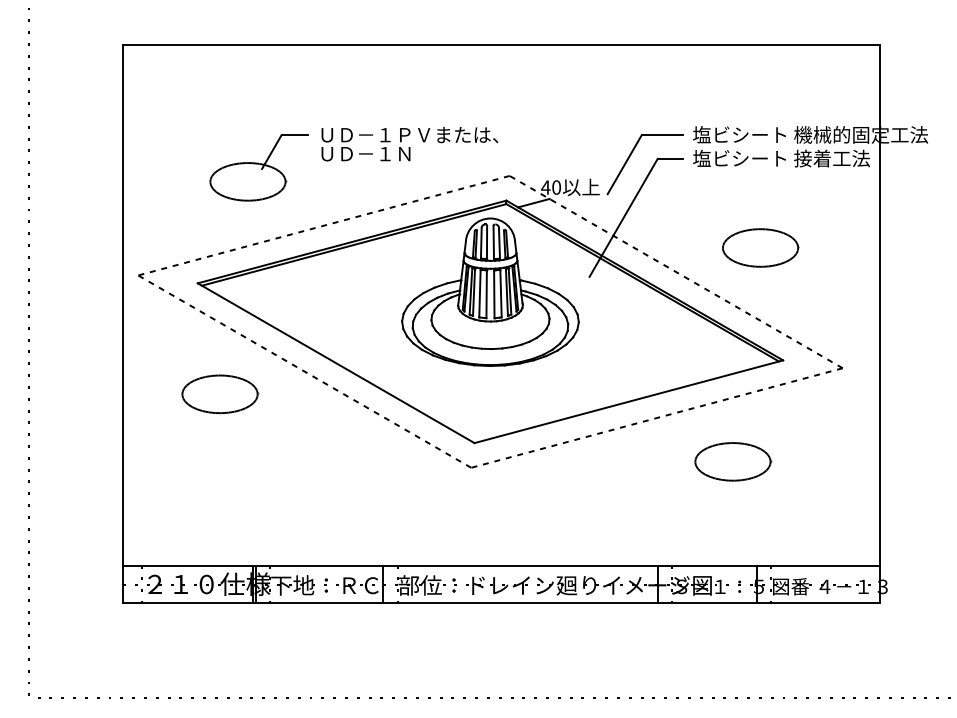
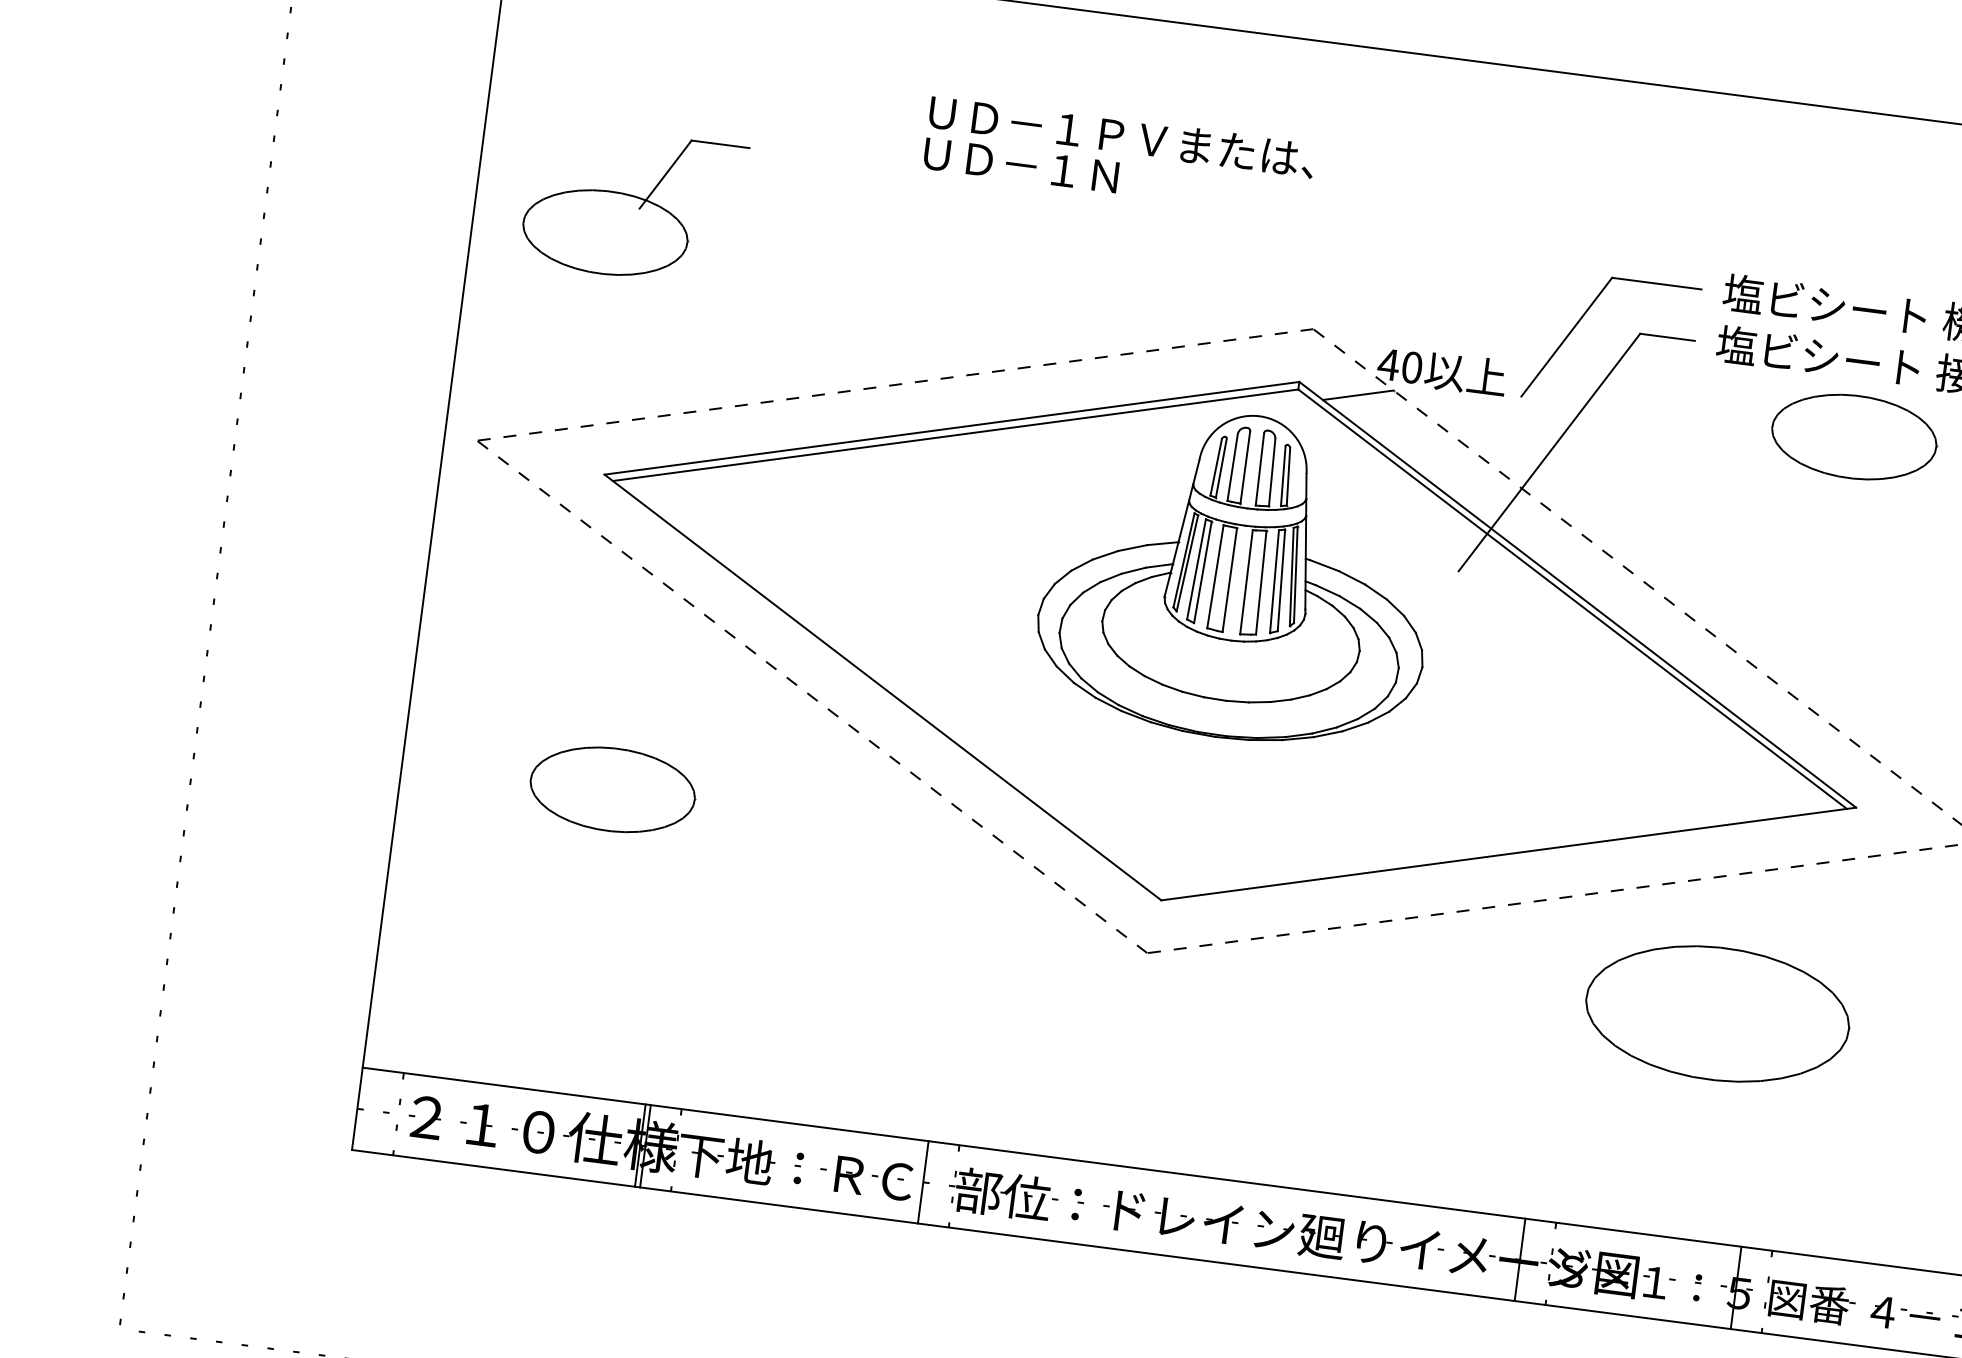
text: (409, 144) -> (1118, 156), moved
part: (258, 167) -> (632, 204), moved
part: (760, 247) -> (1854, 436), moved
part: (220, 394) -> (613, 790), moved
part: (733, 461) -> (1719, 1013), size x1.6

